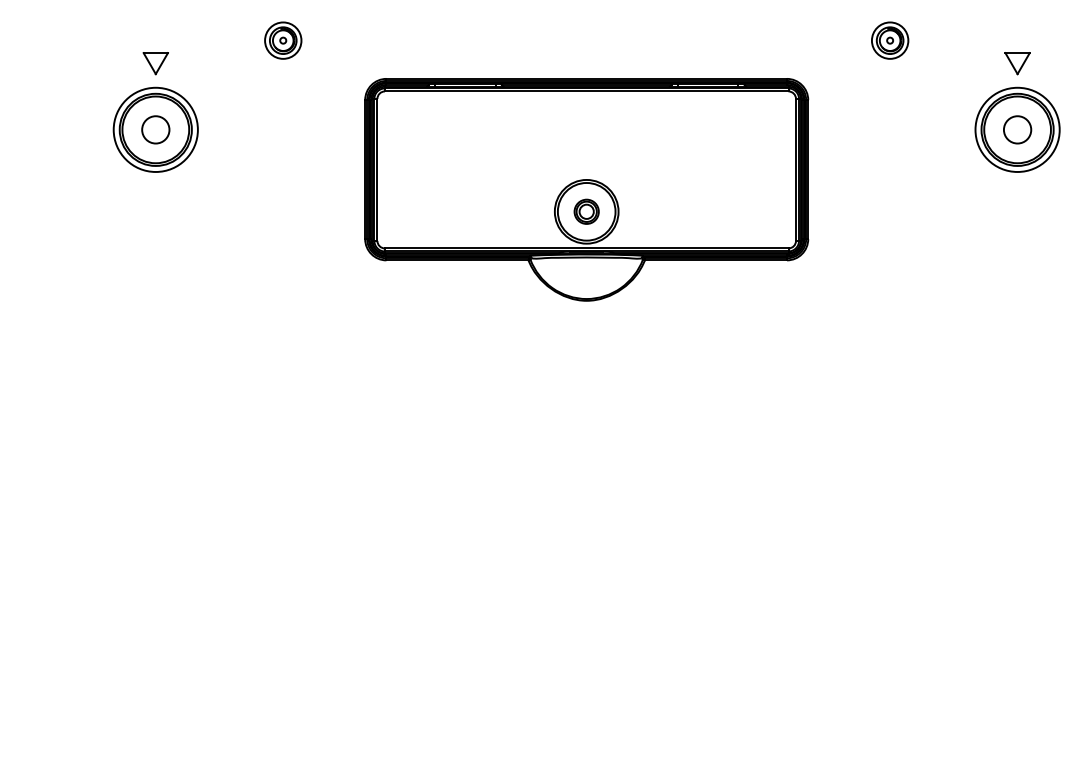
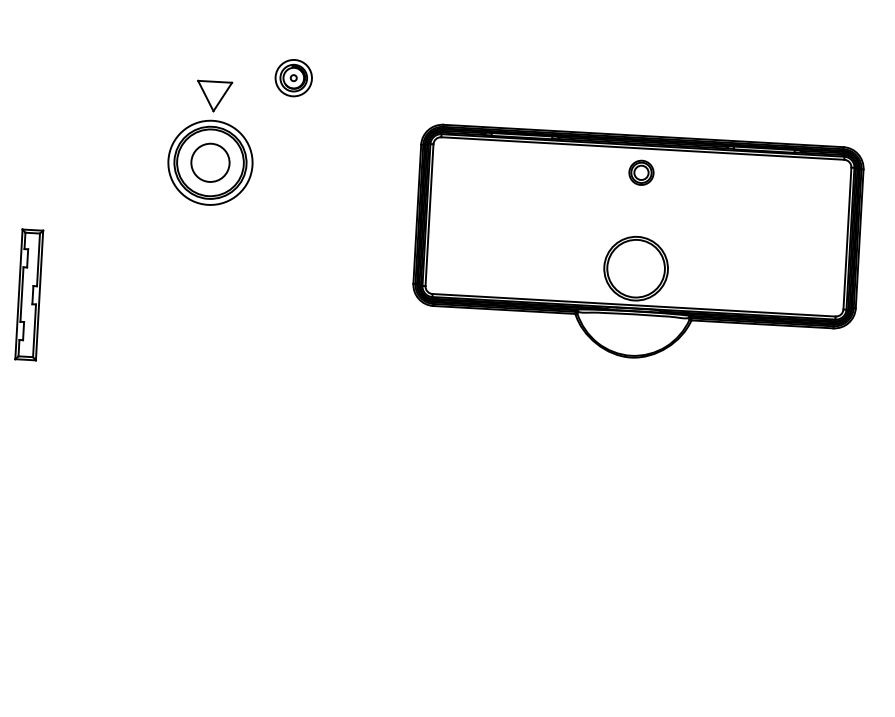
part: (283, 40) -> (294, 77), moved
part: (155, 63) -> (213, 96), size x1.4
circle: (155, 129) -> (210, 162), size x1.4
part: (586, 211) -> (641, 172), moved

